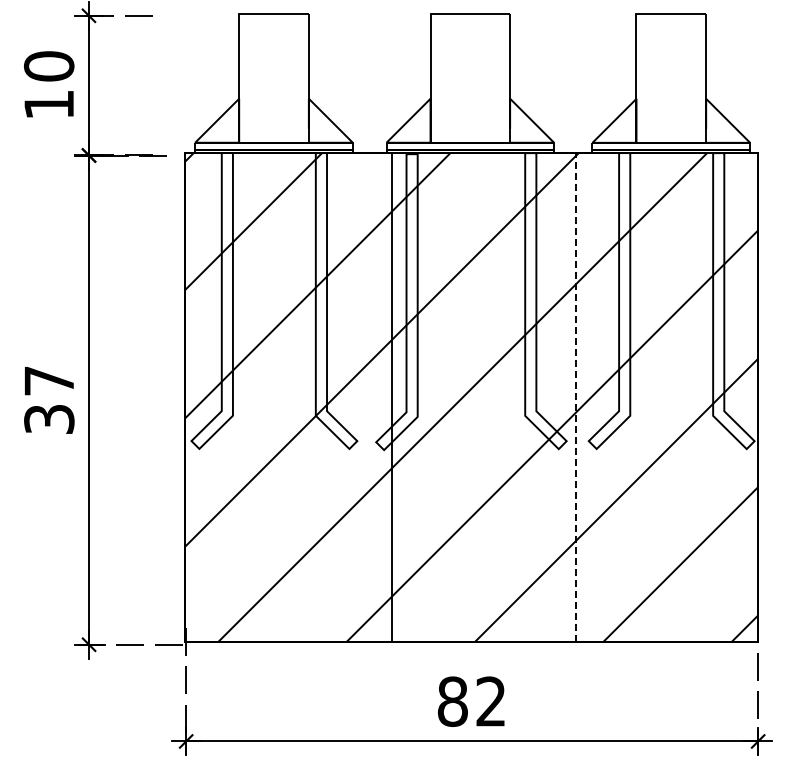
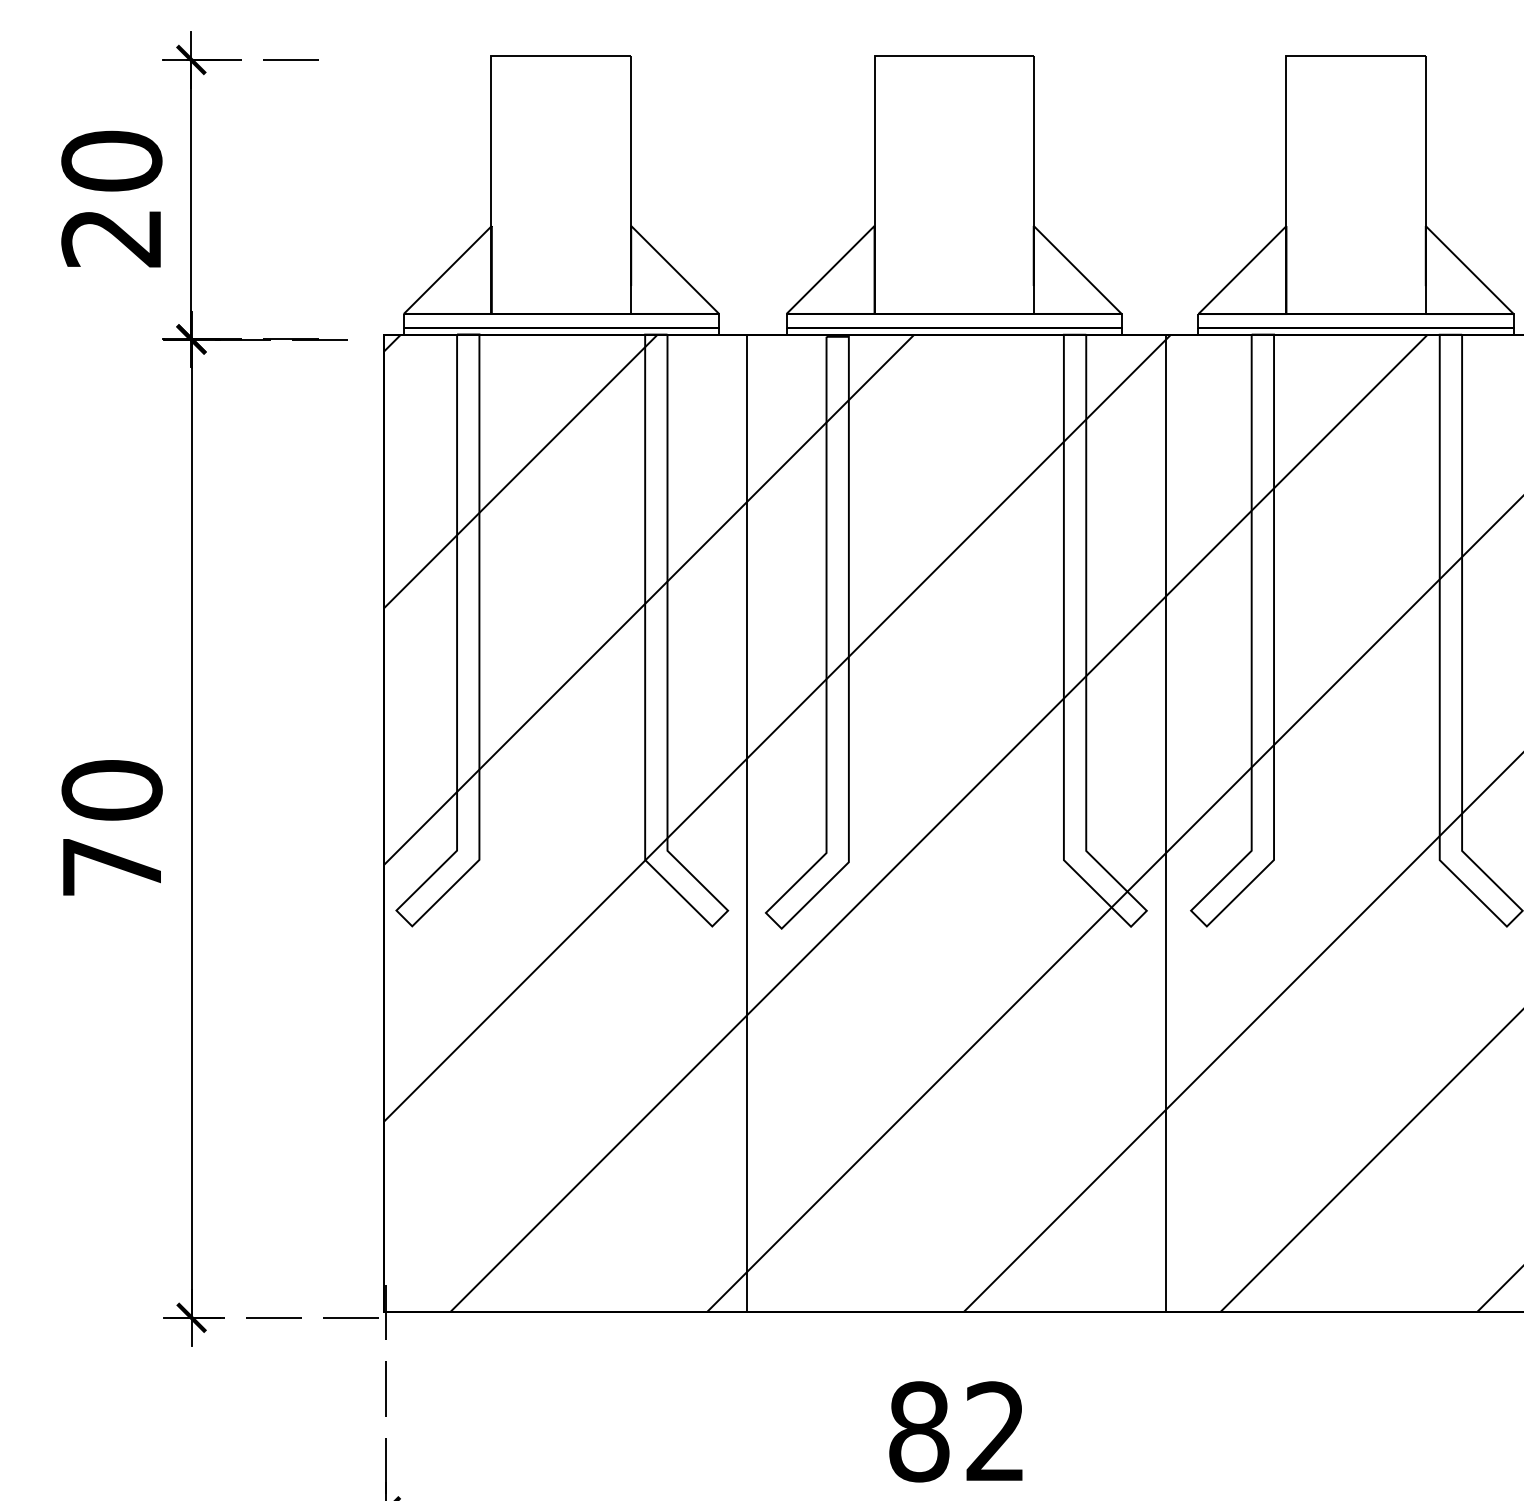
text: (48, 105) -> (110, 239), 10 -> 20
line: (391, 397) -> (746, 823), moved
line: (576, 397) -> (1166, 823), dashed -> solid
text: (49, 399) -> (112, 827), 37 -> 70

